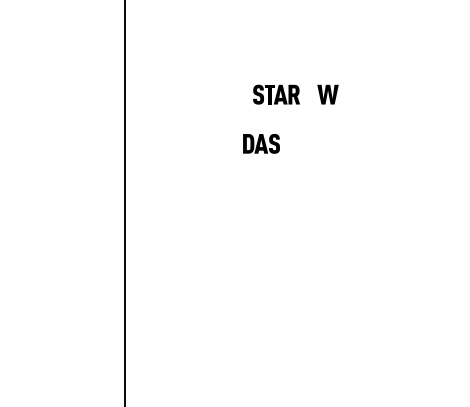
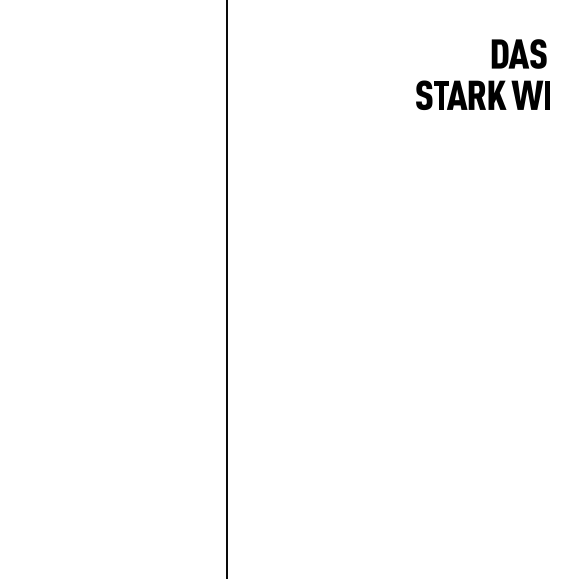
fill: (307, 94) -> (496, 95), added
fill: (341, 94) -> (547, 95), added
part: (261, 143) -> (519, 53), moved

